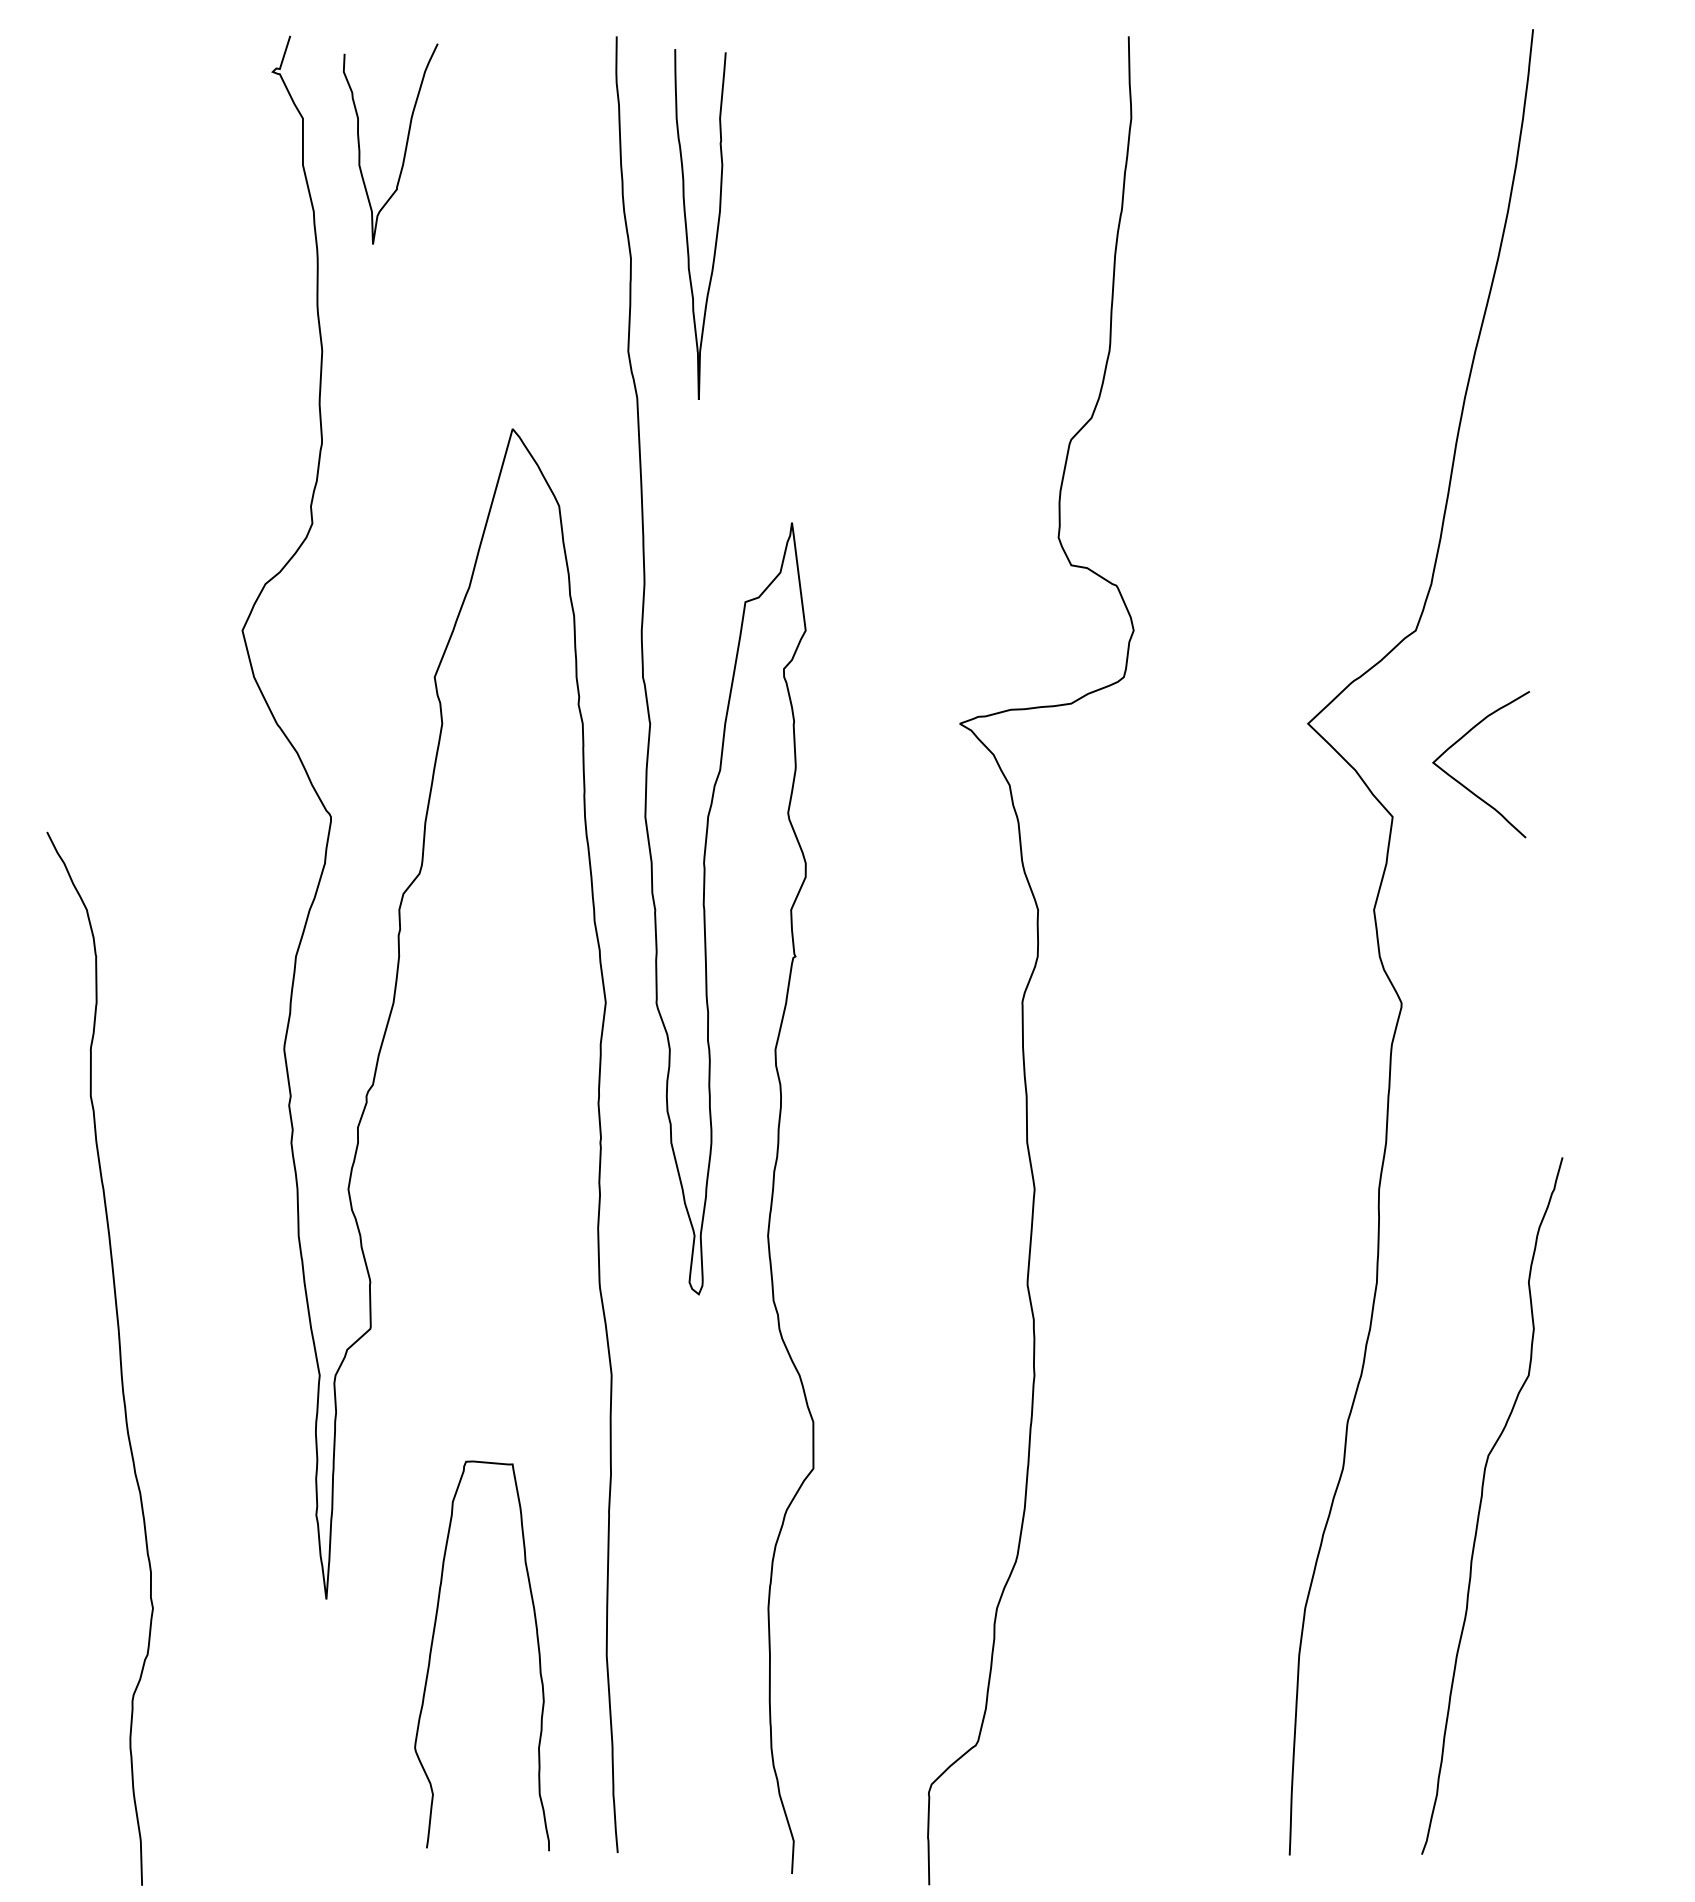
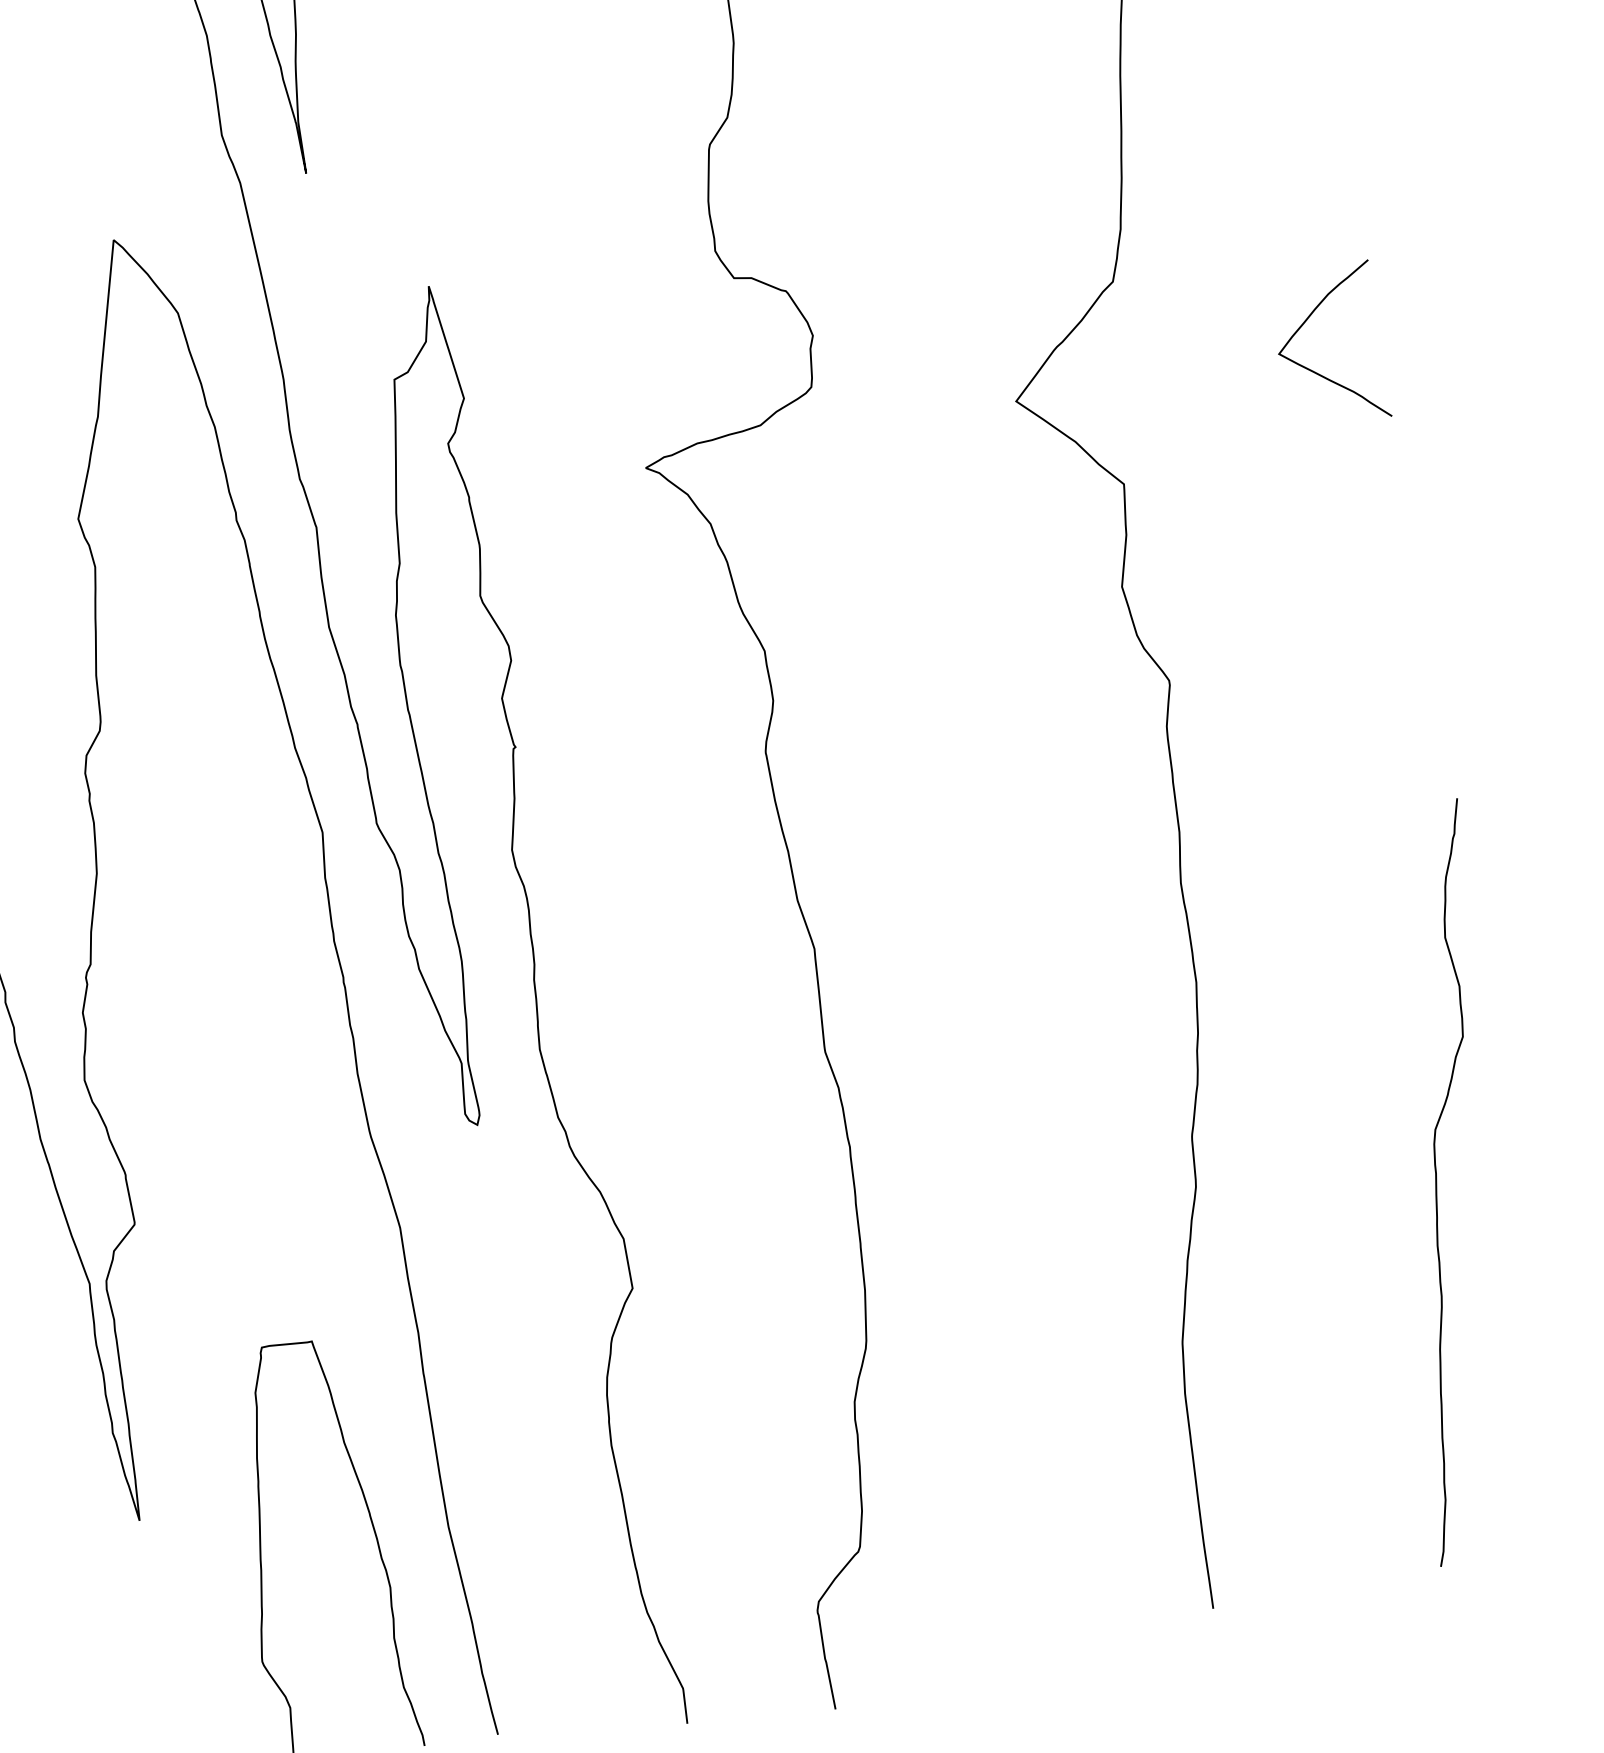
curve: (1463, 784) -> (1315, 371), moved
curve: (1481, 1505) -> (1437, 1184), moved

